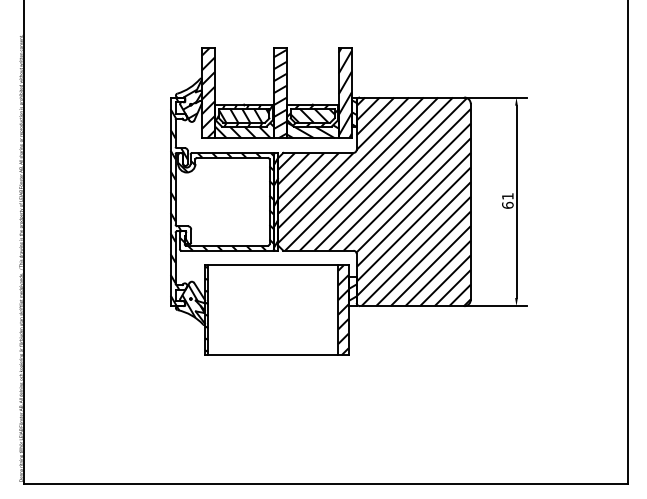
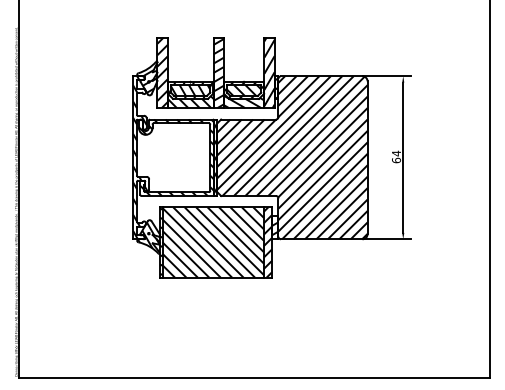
text: (507, 196) -> (396, 153), 61 -> 64
hatch: (273, 310) -> (213, 242), added

